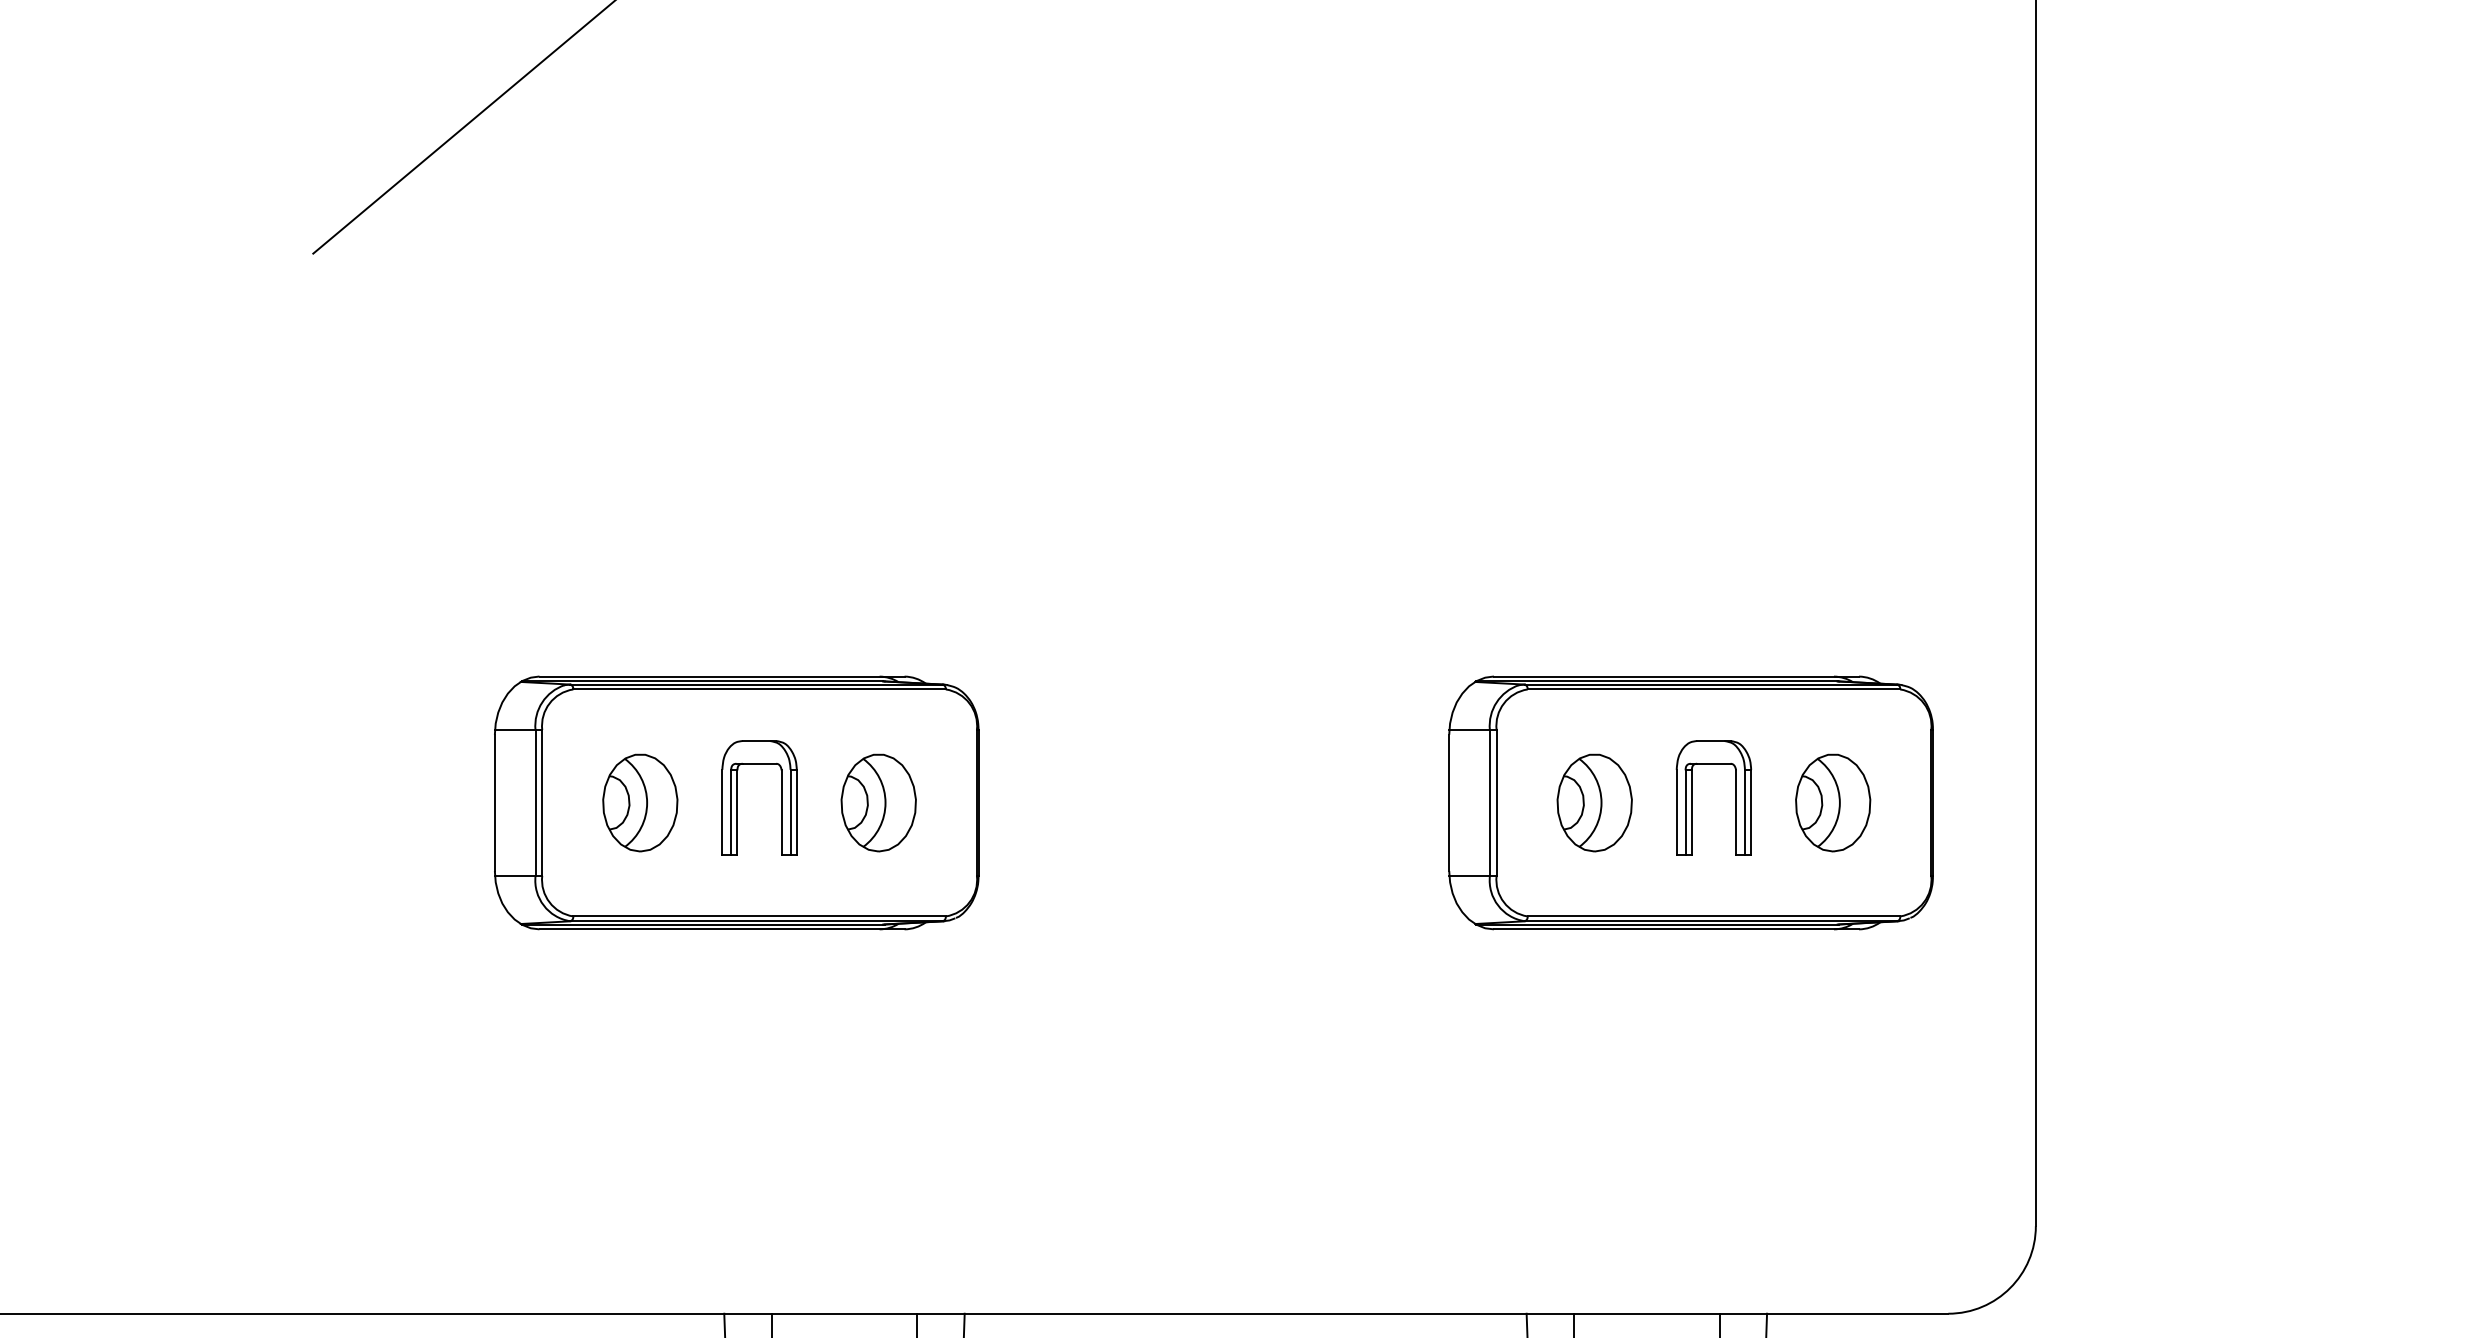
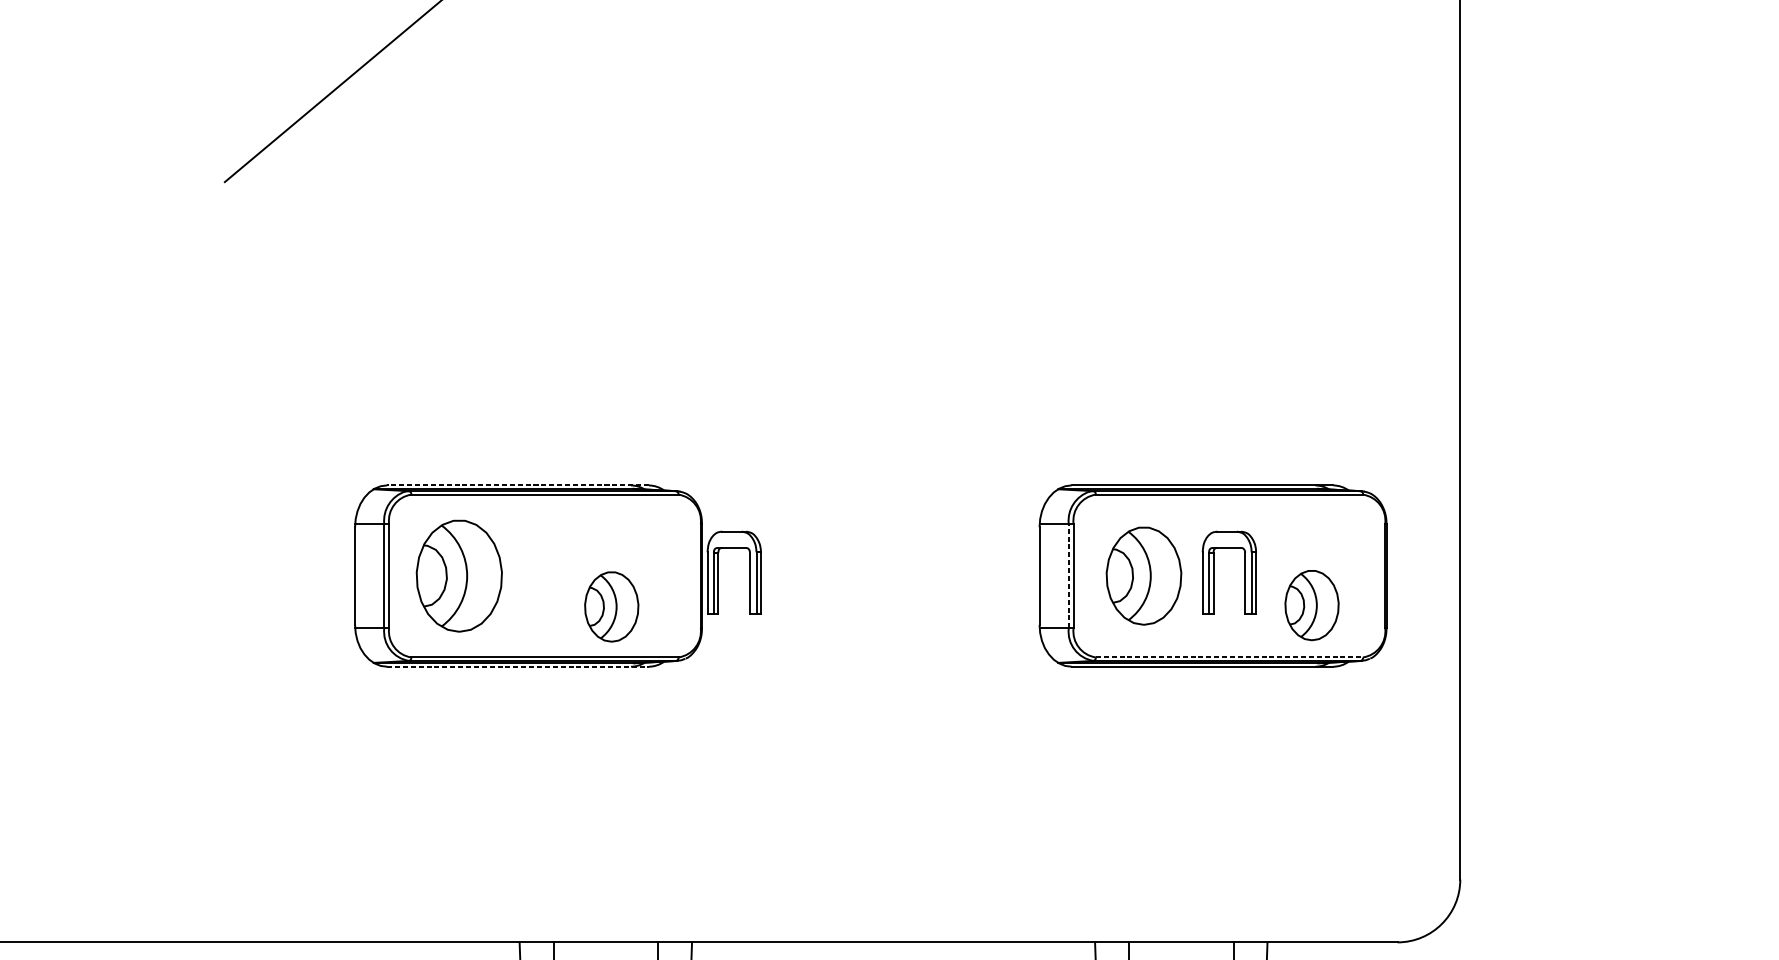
line: (722, 676) -> (518, 485), solid -> dashed
part: (737, 797) -> (718, 572), moved
part: (640, 802) -> (459, 575), size x1.6
part: (878, 802) -> (611, 606), moved
line: (1489, 802) -> (1068, 575), solid -> dashed
part: (1594, 802) -> (1143, 575), size x1.4
part: (1833, 802) -> (1312, 605), moved
line: (1714, 916) -> (1229, 657), solid -> dashed
line: (722, 929) -> (518, 666), solid -> dashed

